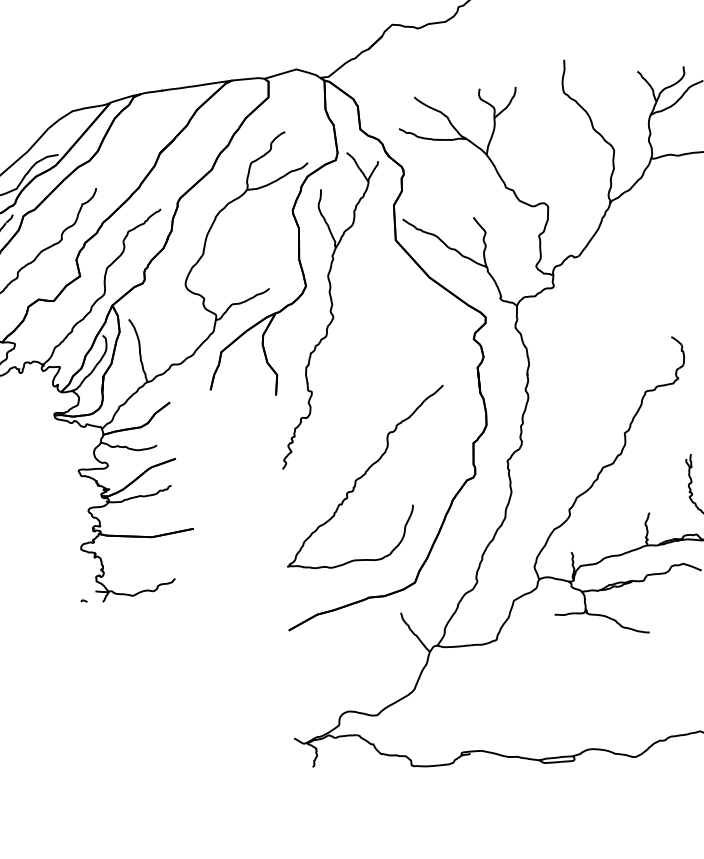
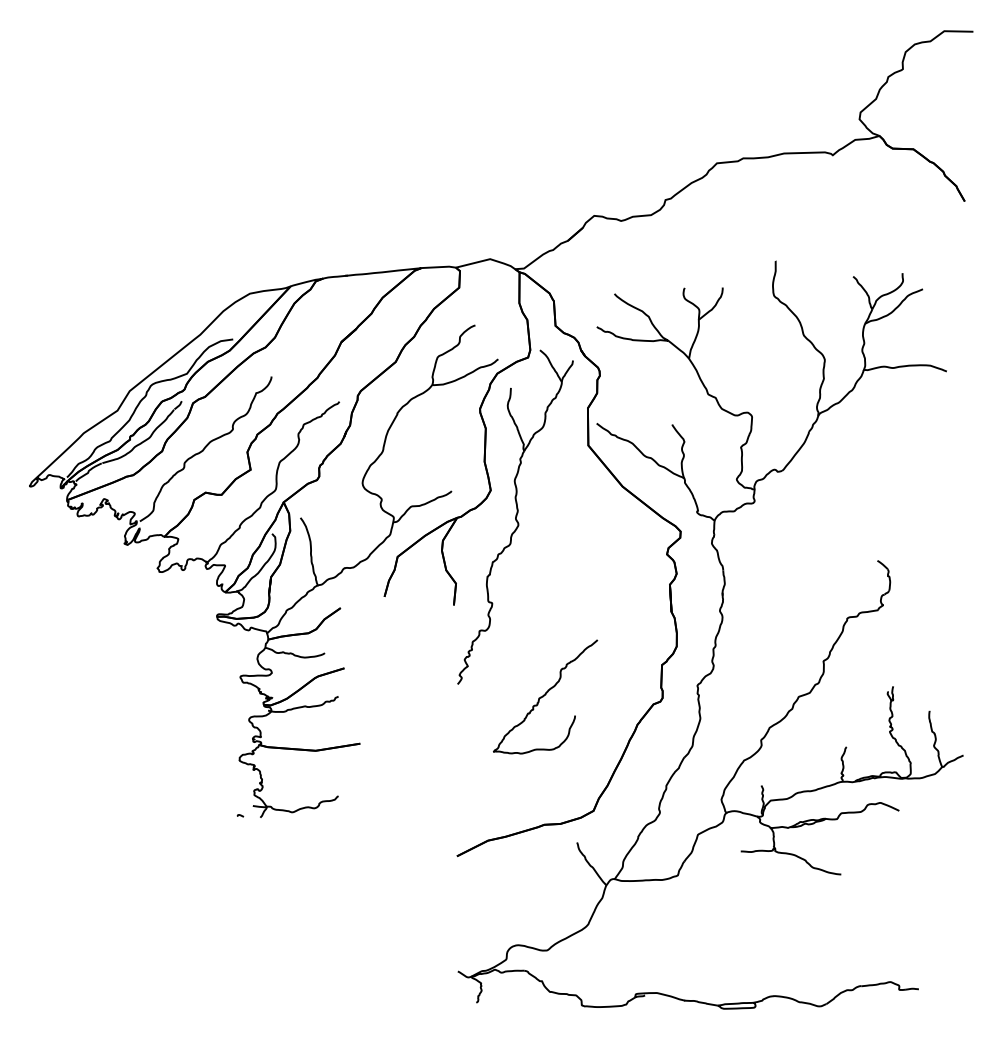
part: (365, 477) -> (545, 696), size x0.6

